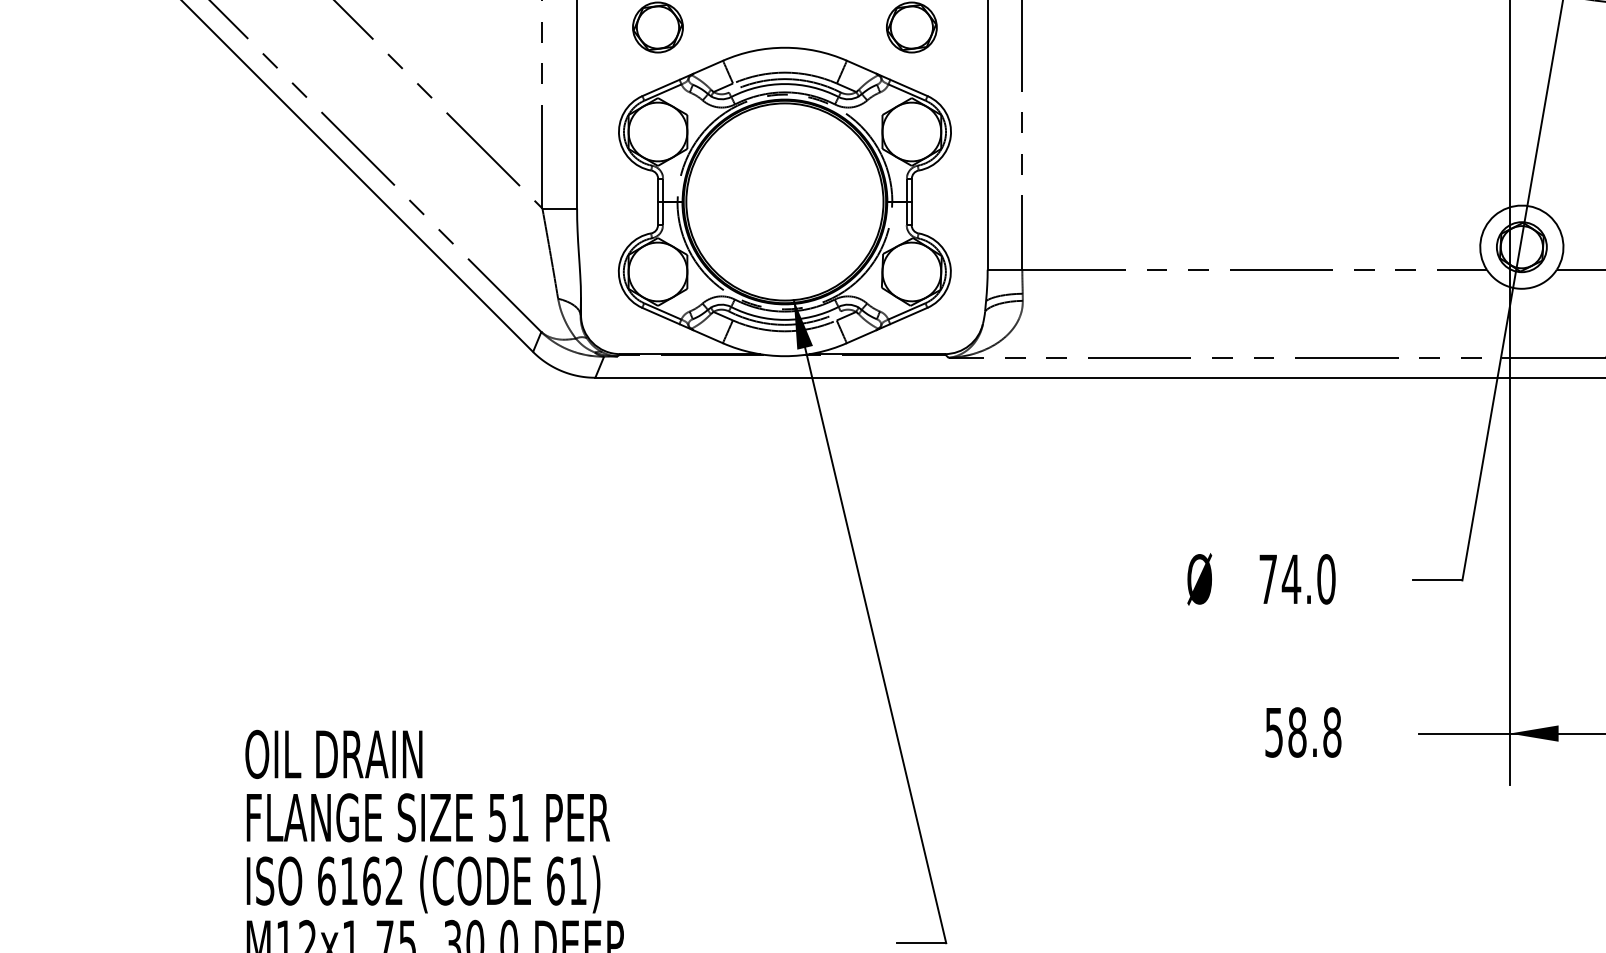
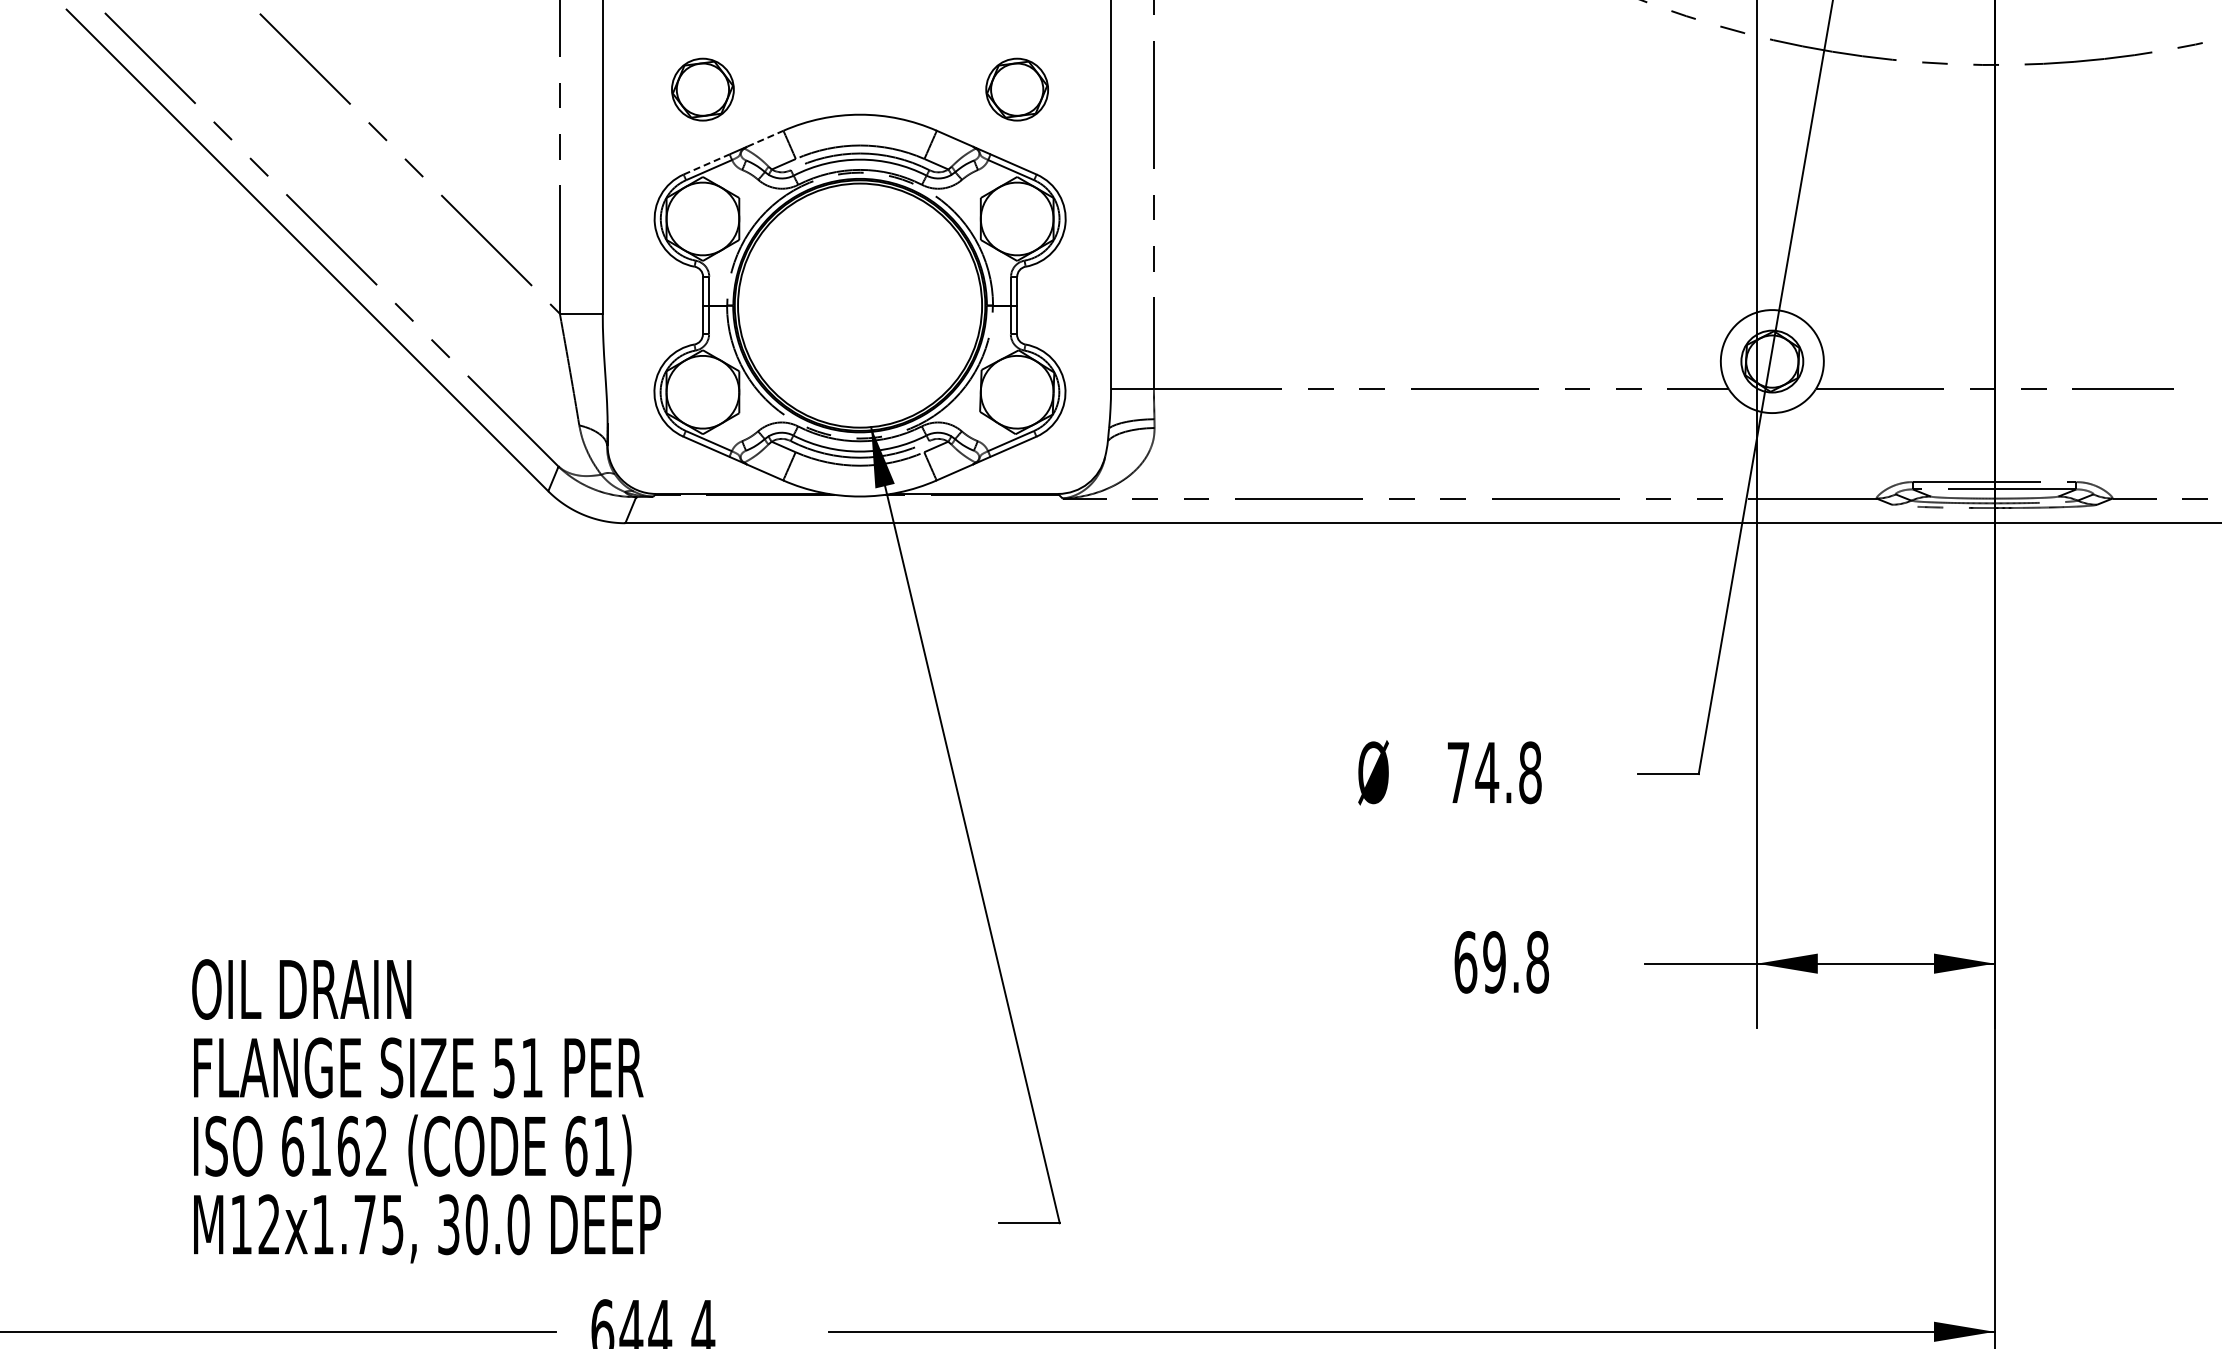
line: (708, 66) -> (765, 138), solid -> dashed
line: (661, 87) -> (707, 164), solid -> dashed
text: (1326, 579) -> (1530, 772), 74.0 -> 74.8
text: (1285, 732) -> (1479, 962), 58.8 -> 69.8

